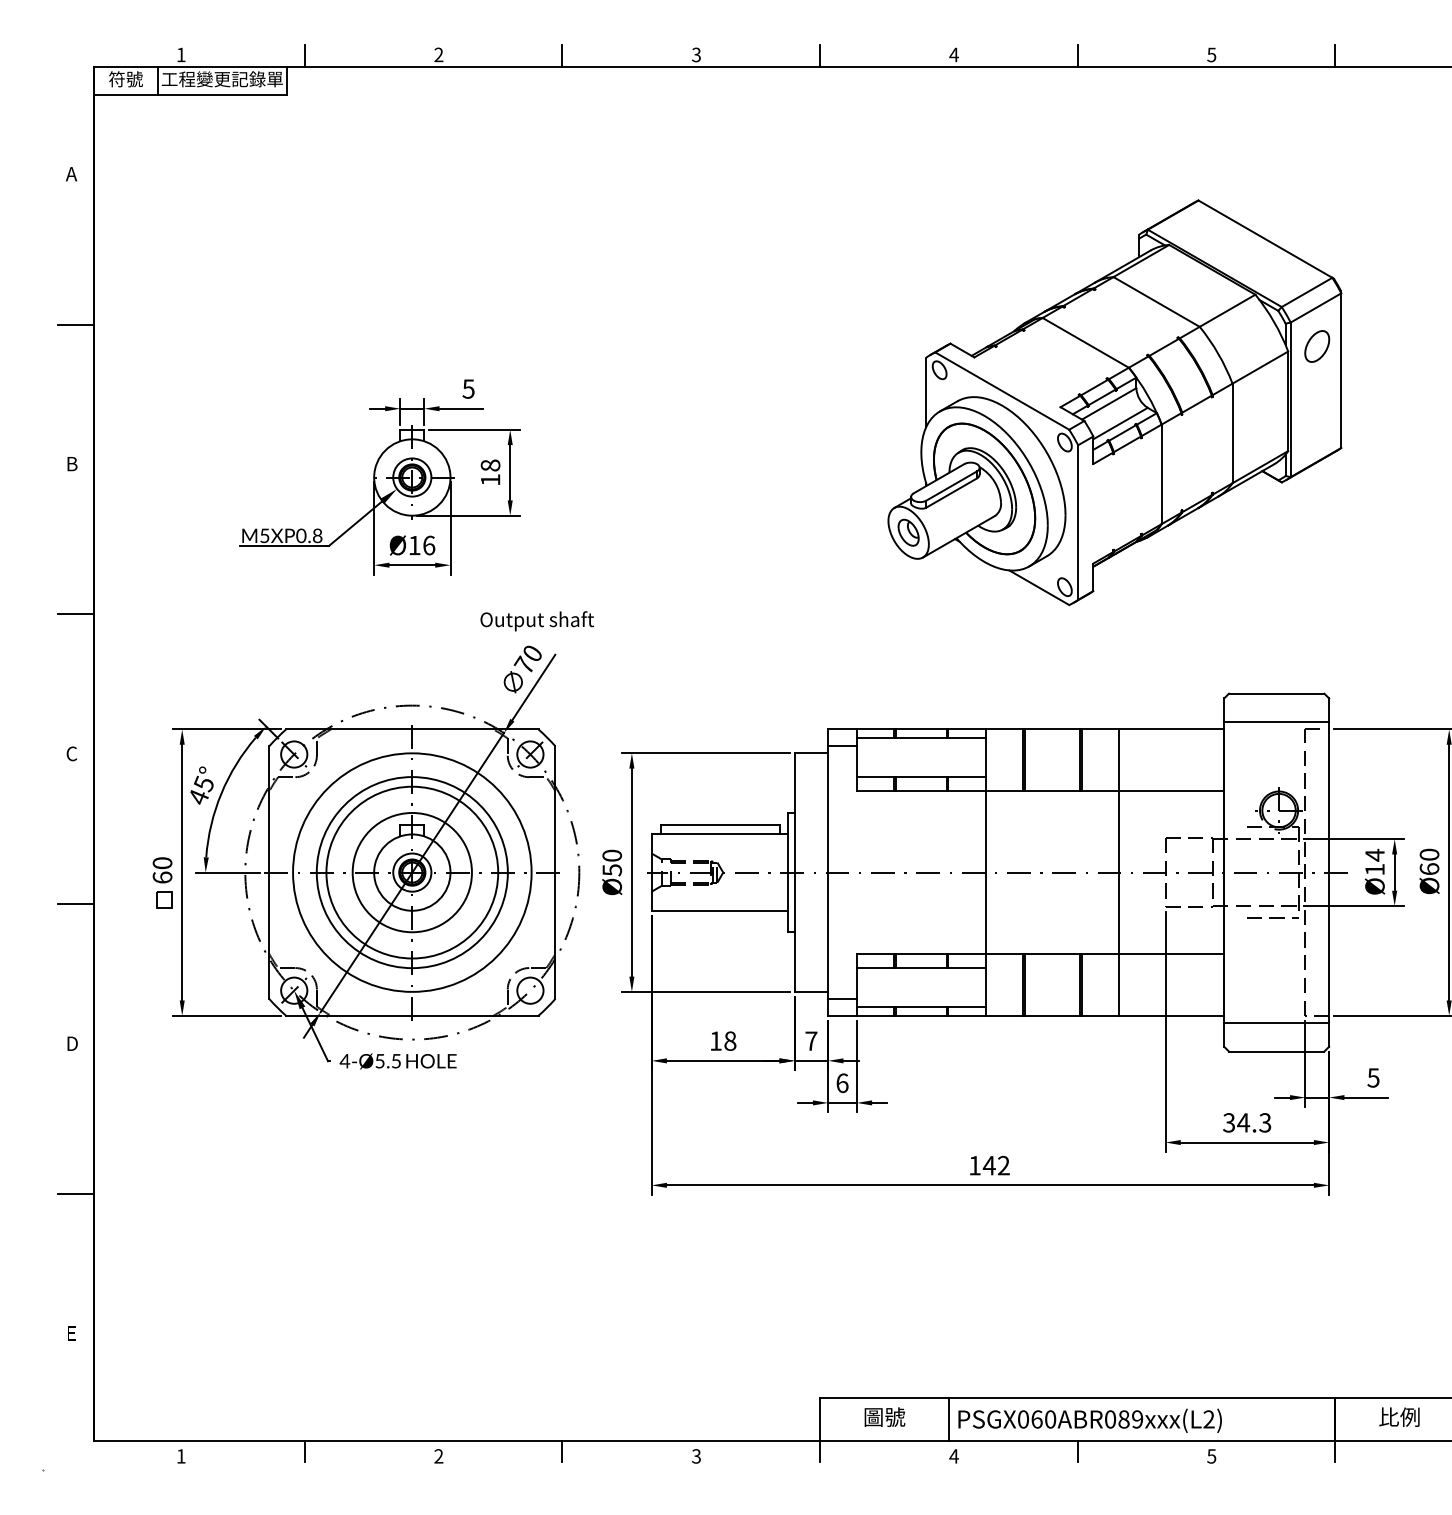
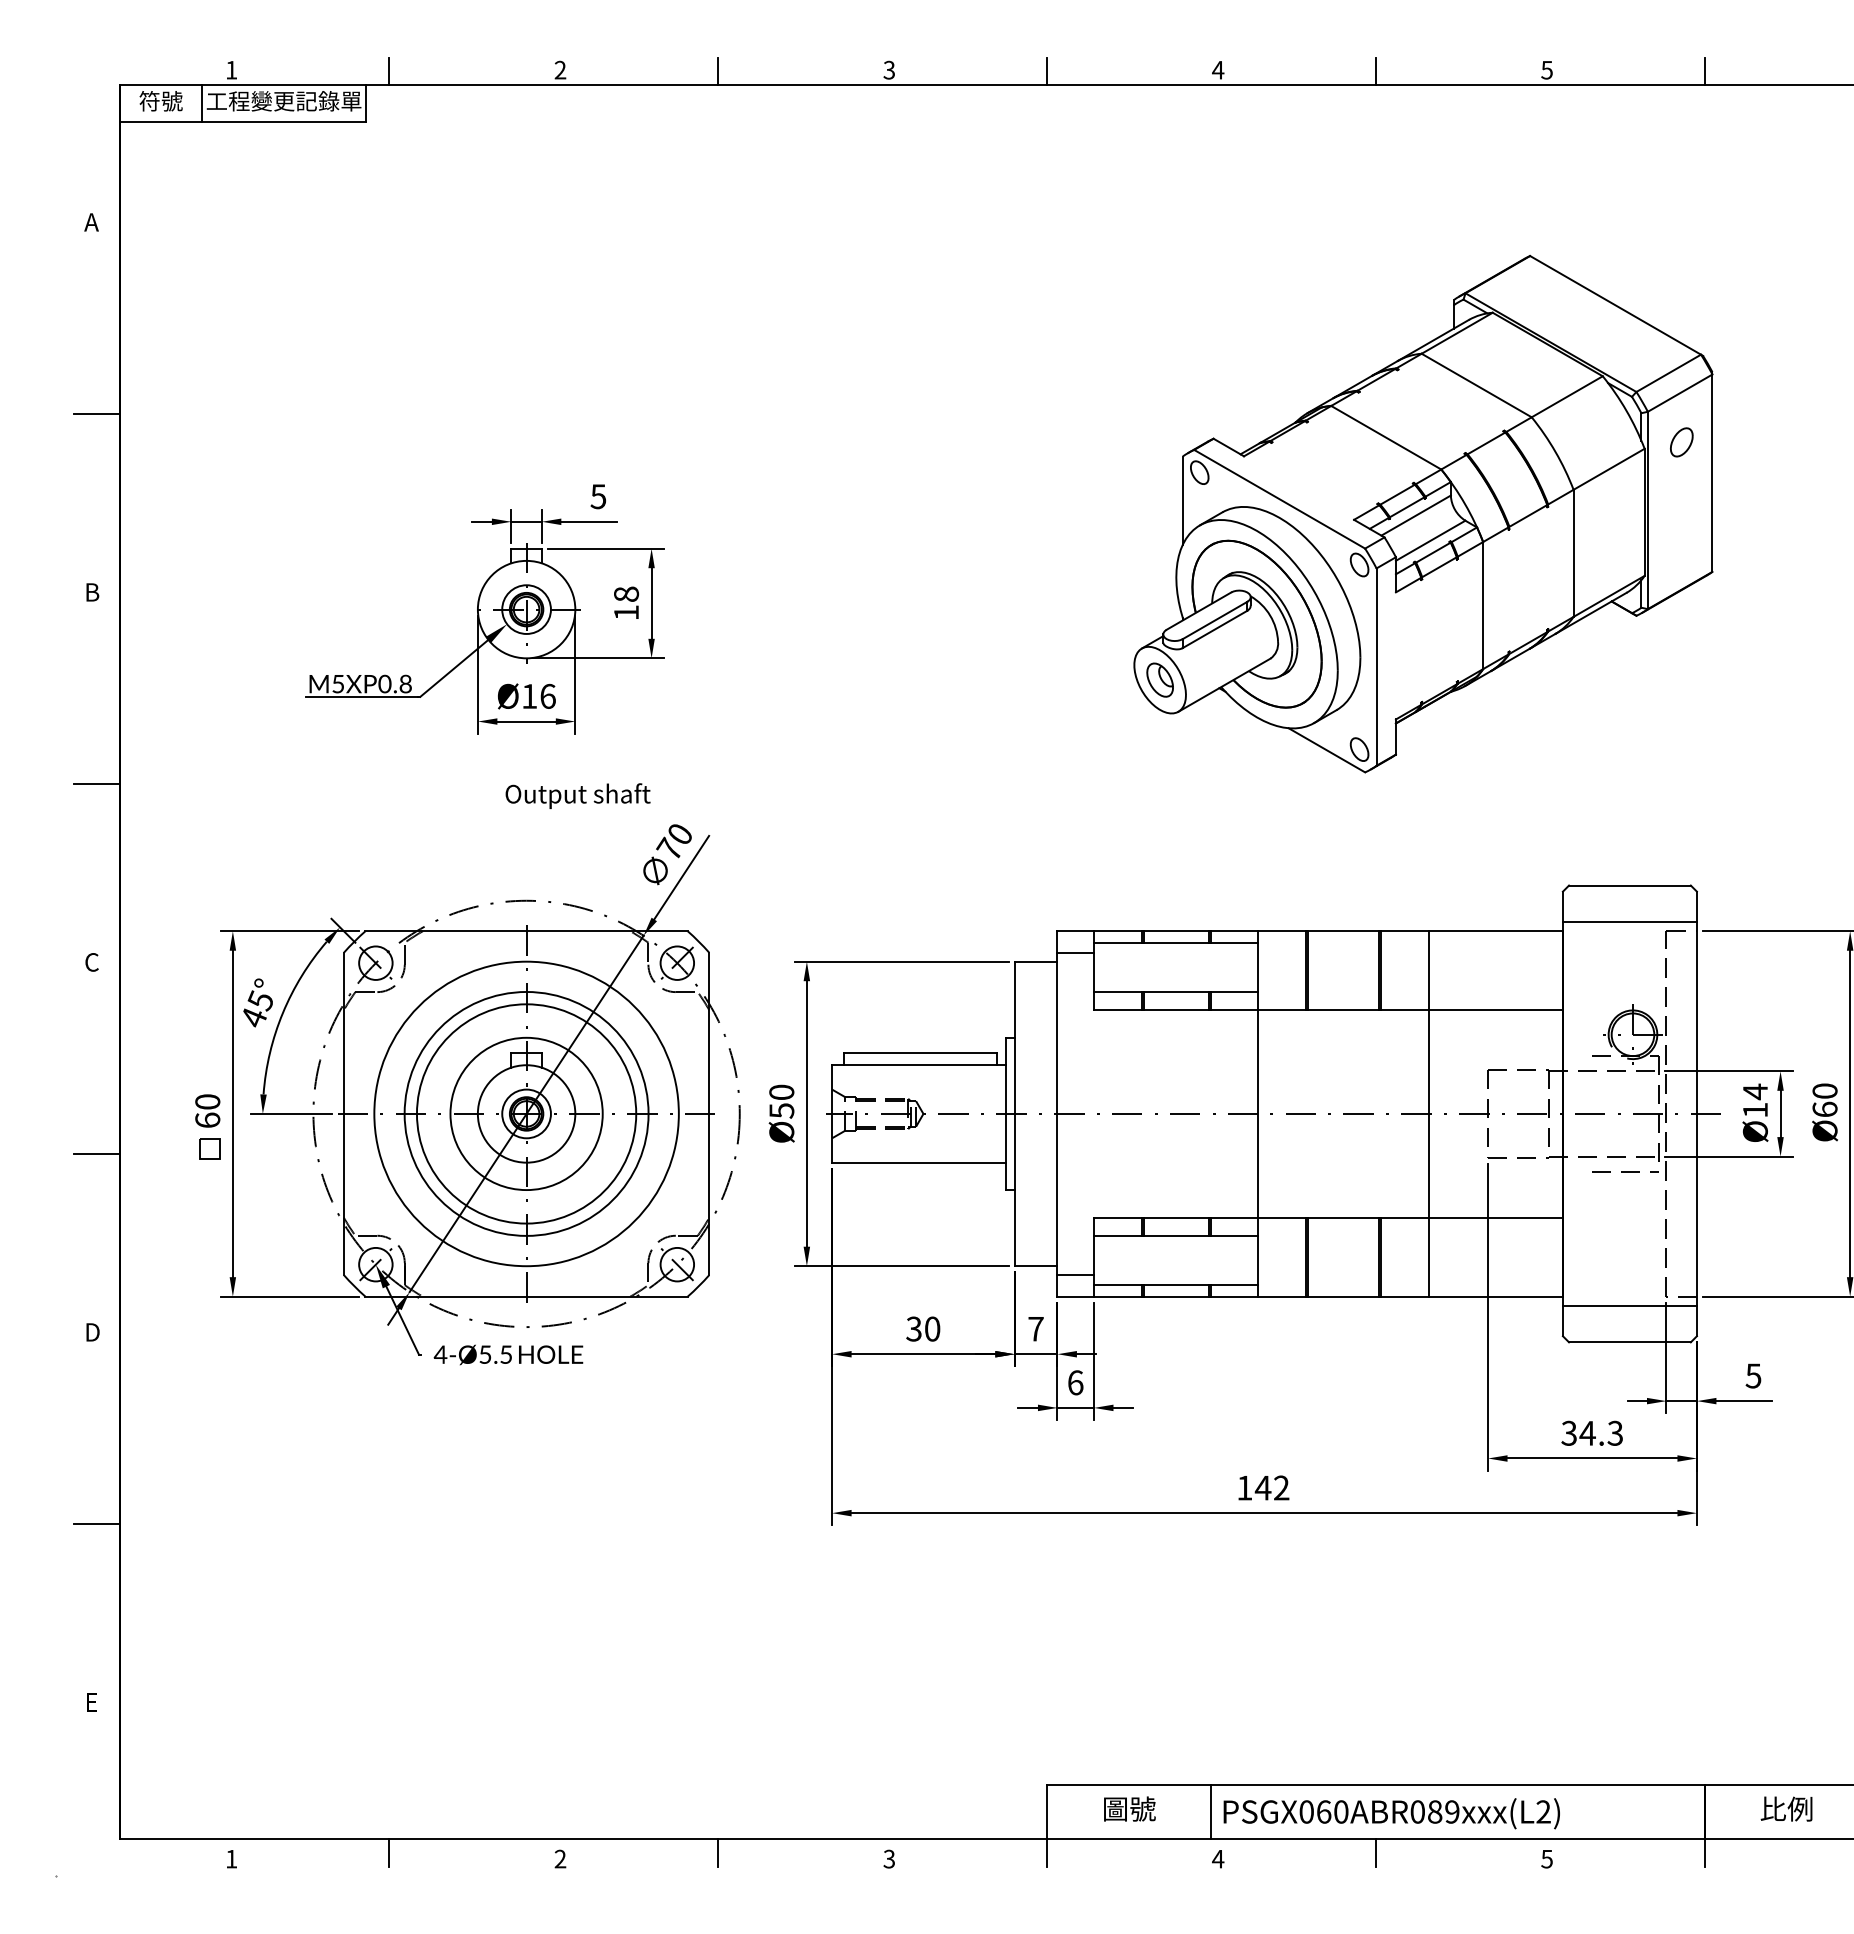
part: (1317, 346) -> (1681, 442), size x0.71
text: (536, 620) -> (577, 795), moved
line: (530, 990) -> (677, 1264), added
text: (723, 1040) -> (923, 1328), 18 -> 30

